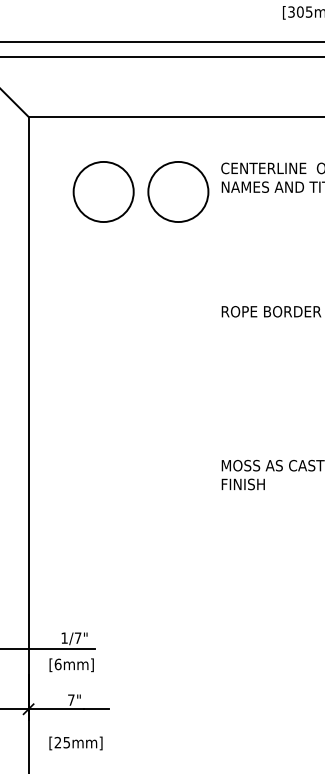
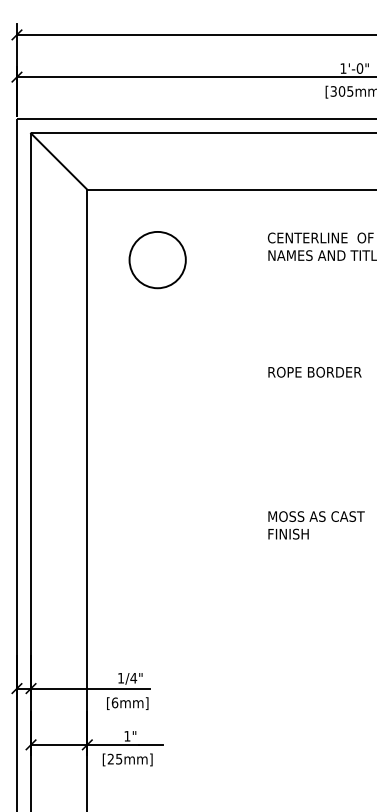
circle: (178, 192) -> (227, 260), removed
text: (77, 638) -> (133, 678), 1/7" -> 1/4"
text: (71, 700) -> (127, 736), 7" -> 1"
text: (75, 743) -> (127, 759), moved

